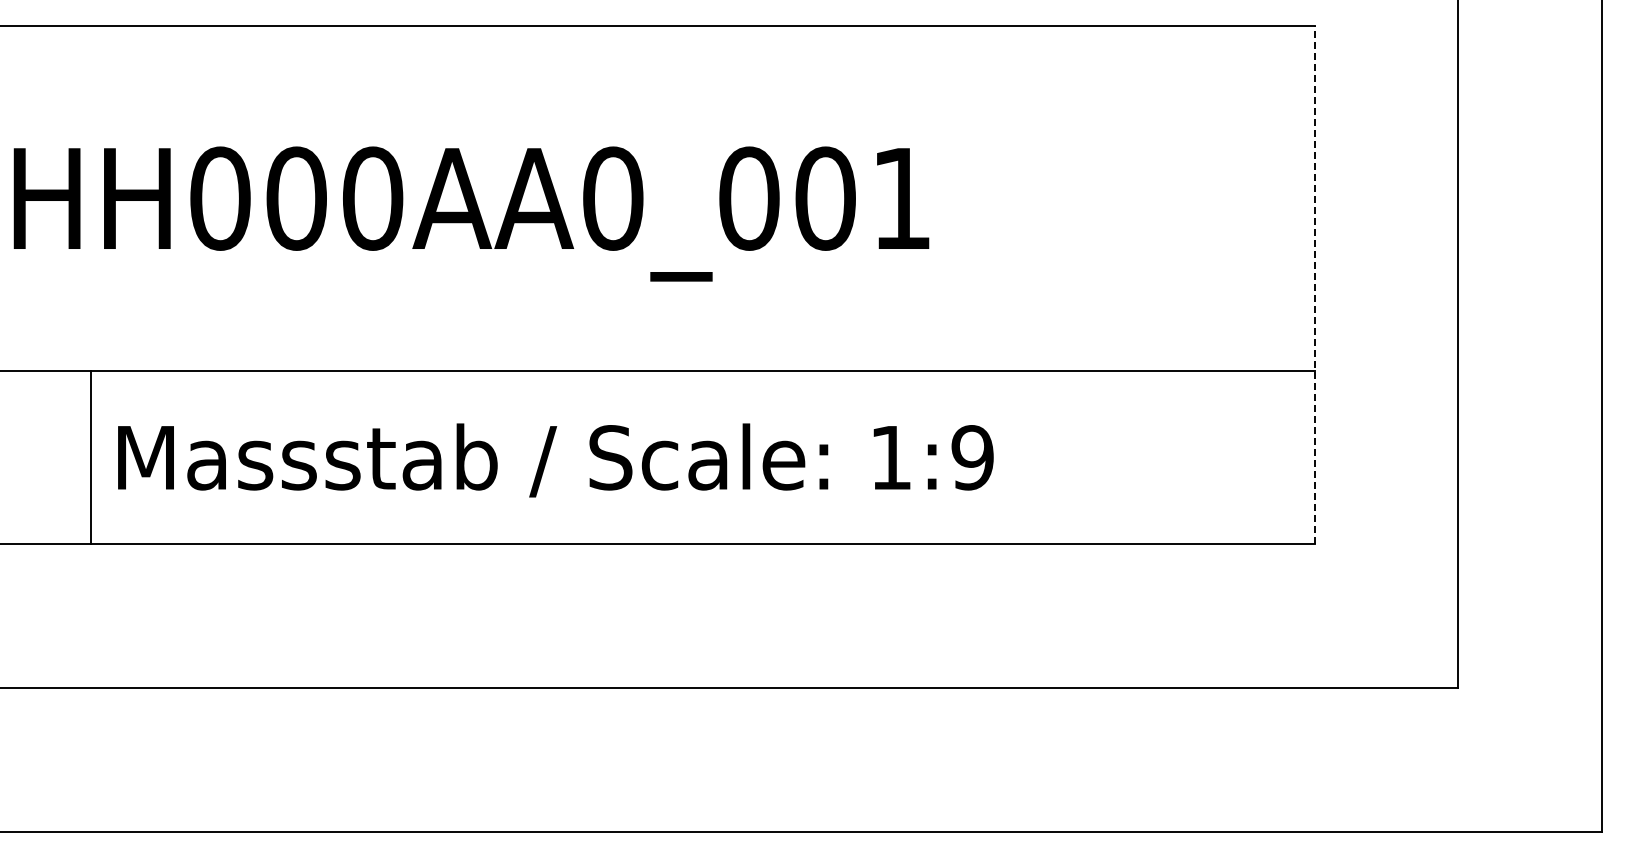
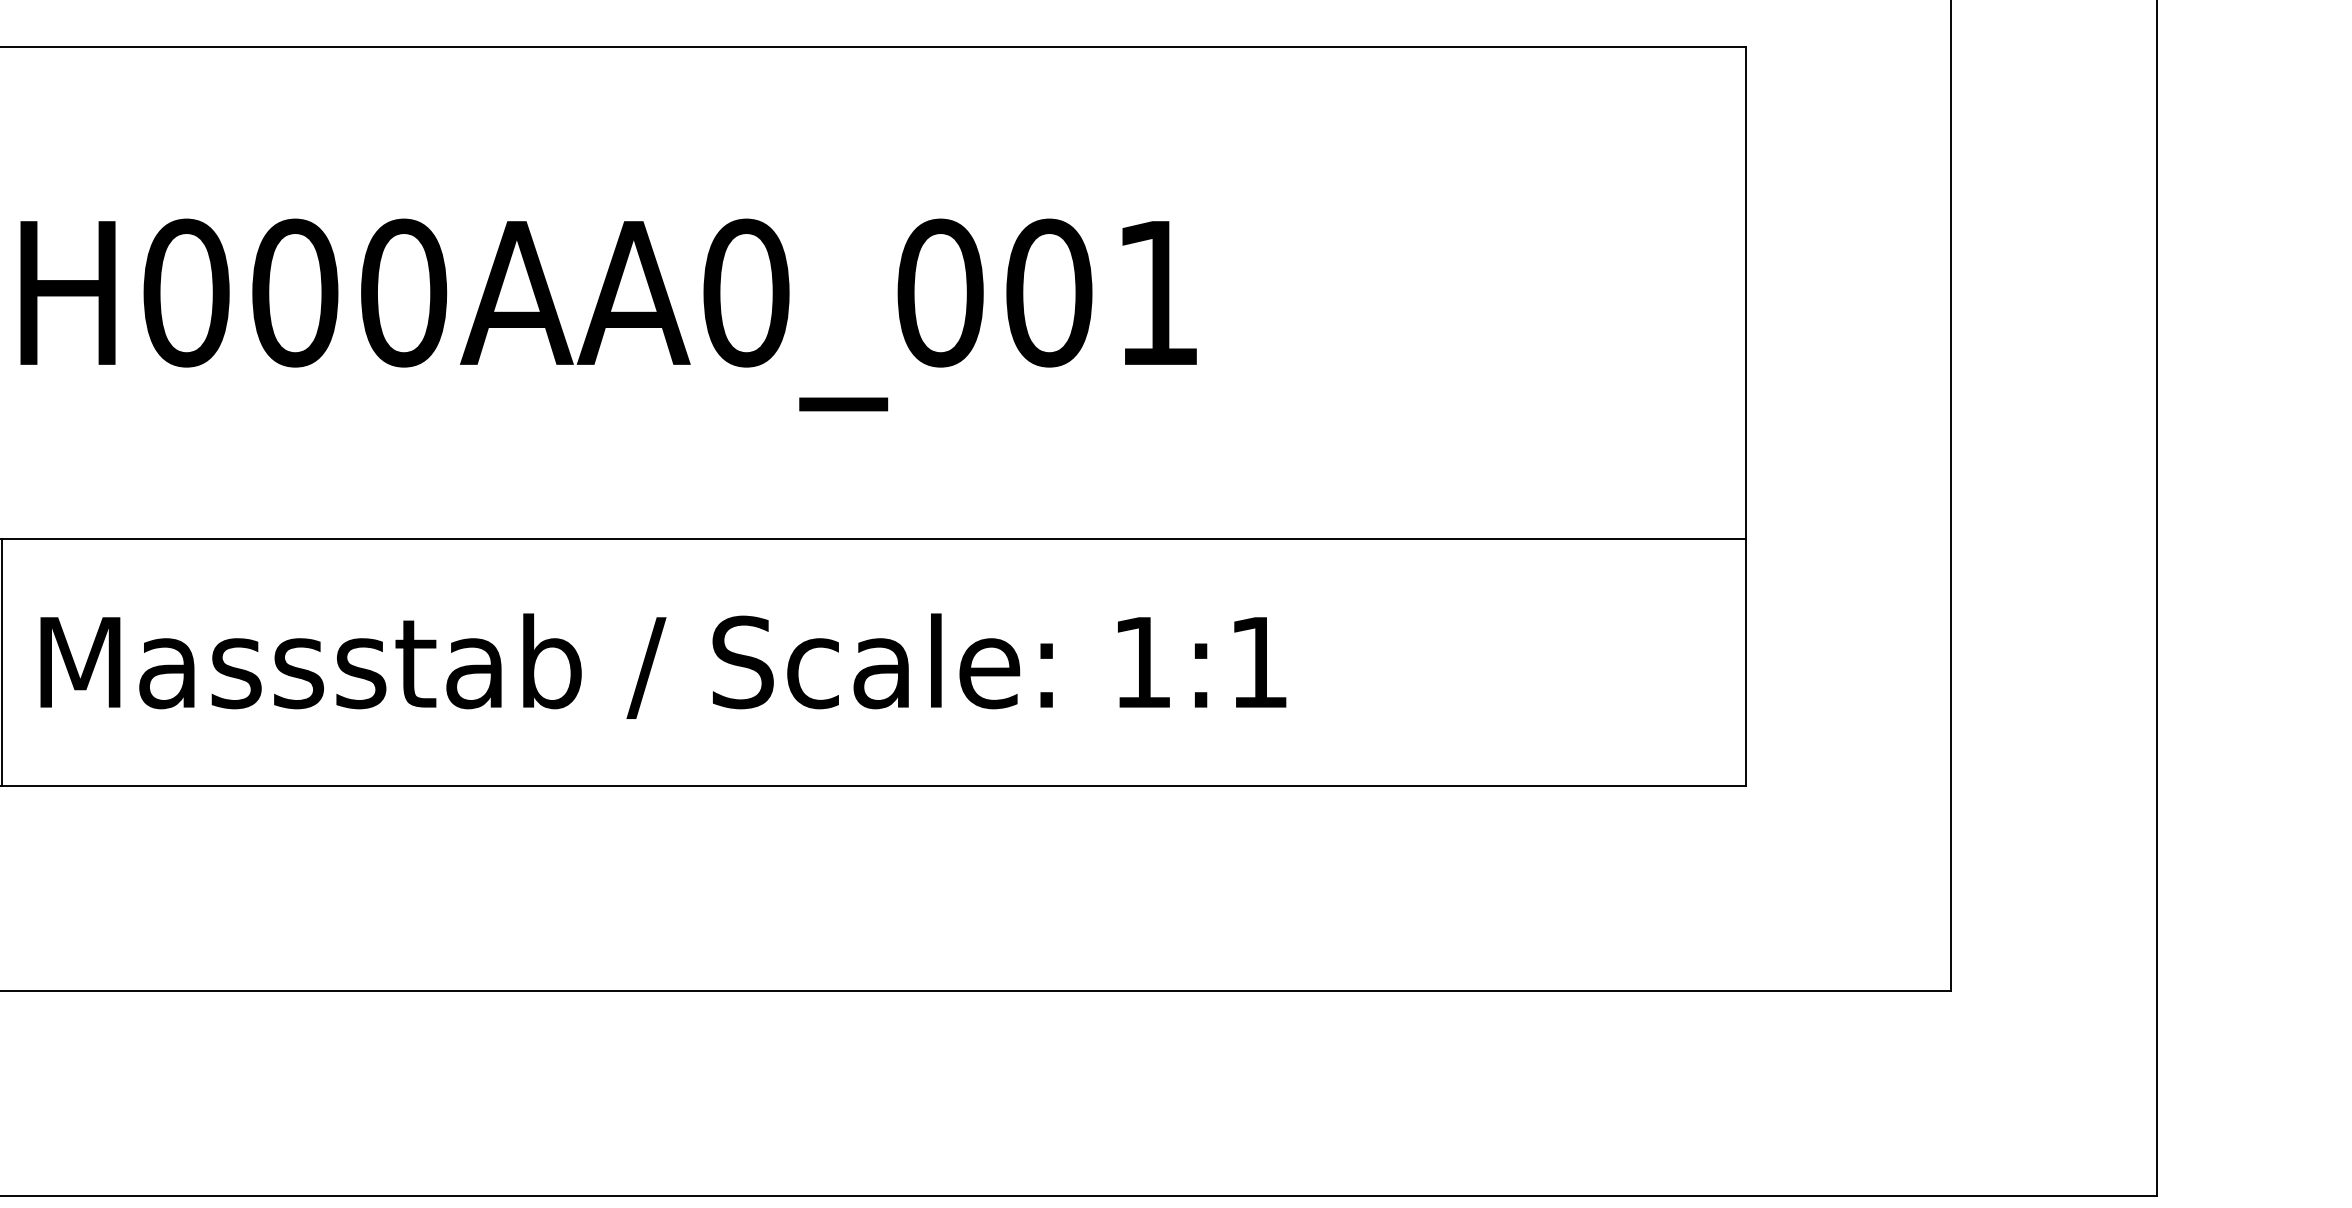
line: (1314, 284) -> (1746, 415), dashed -> solid
text: (972, 457) -> (1258, 662), 1:9 -> 1:1

